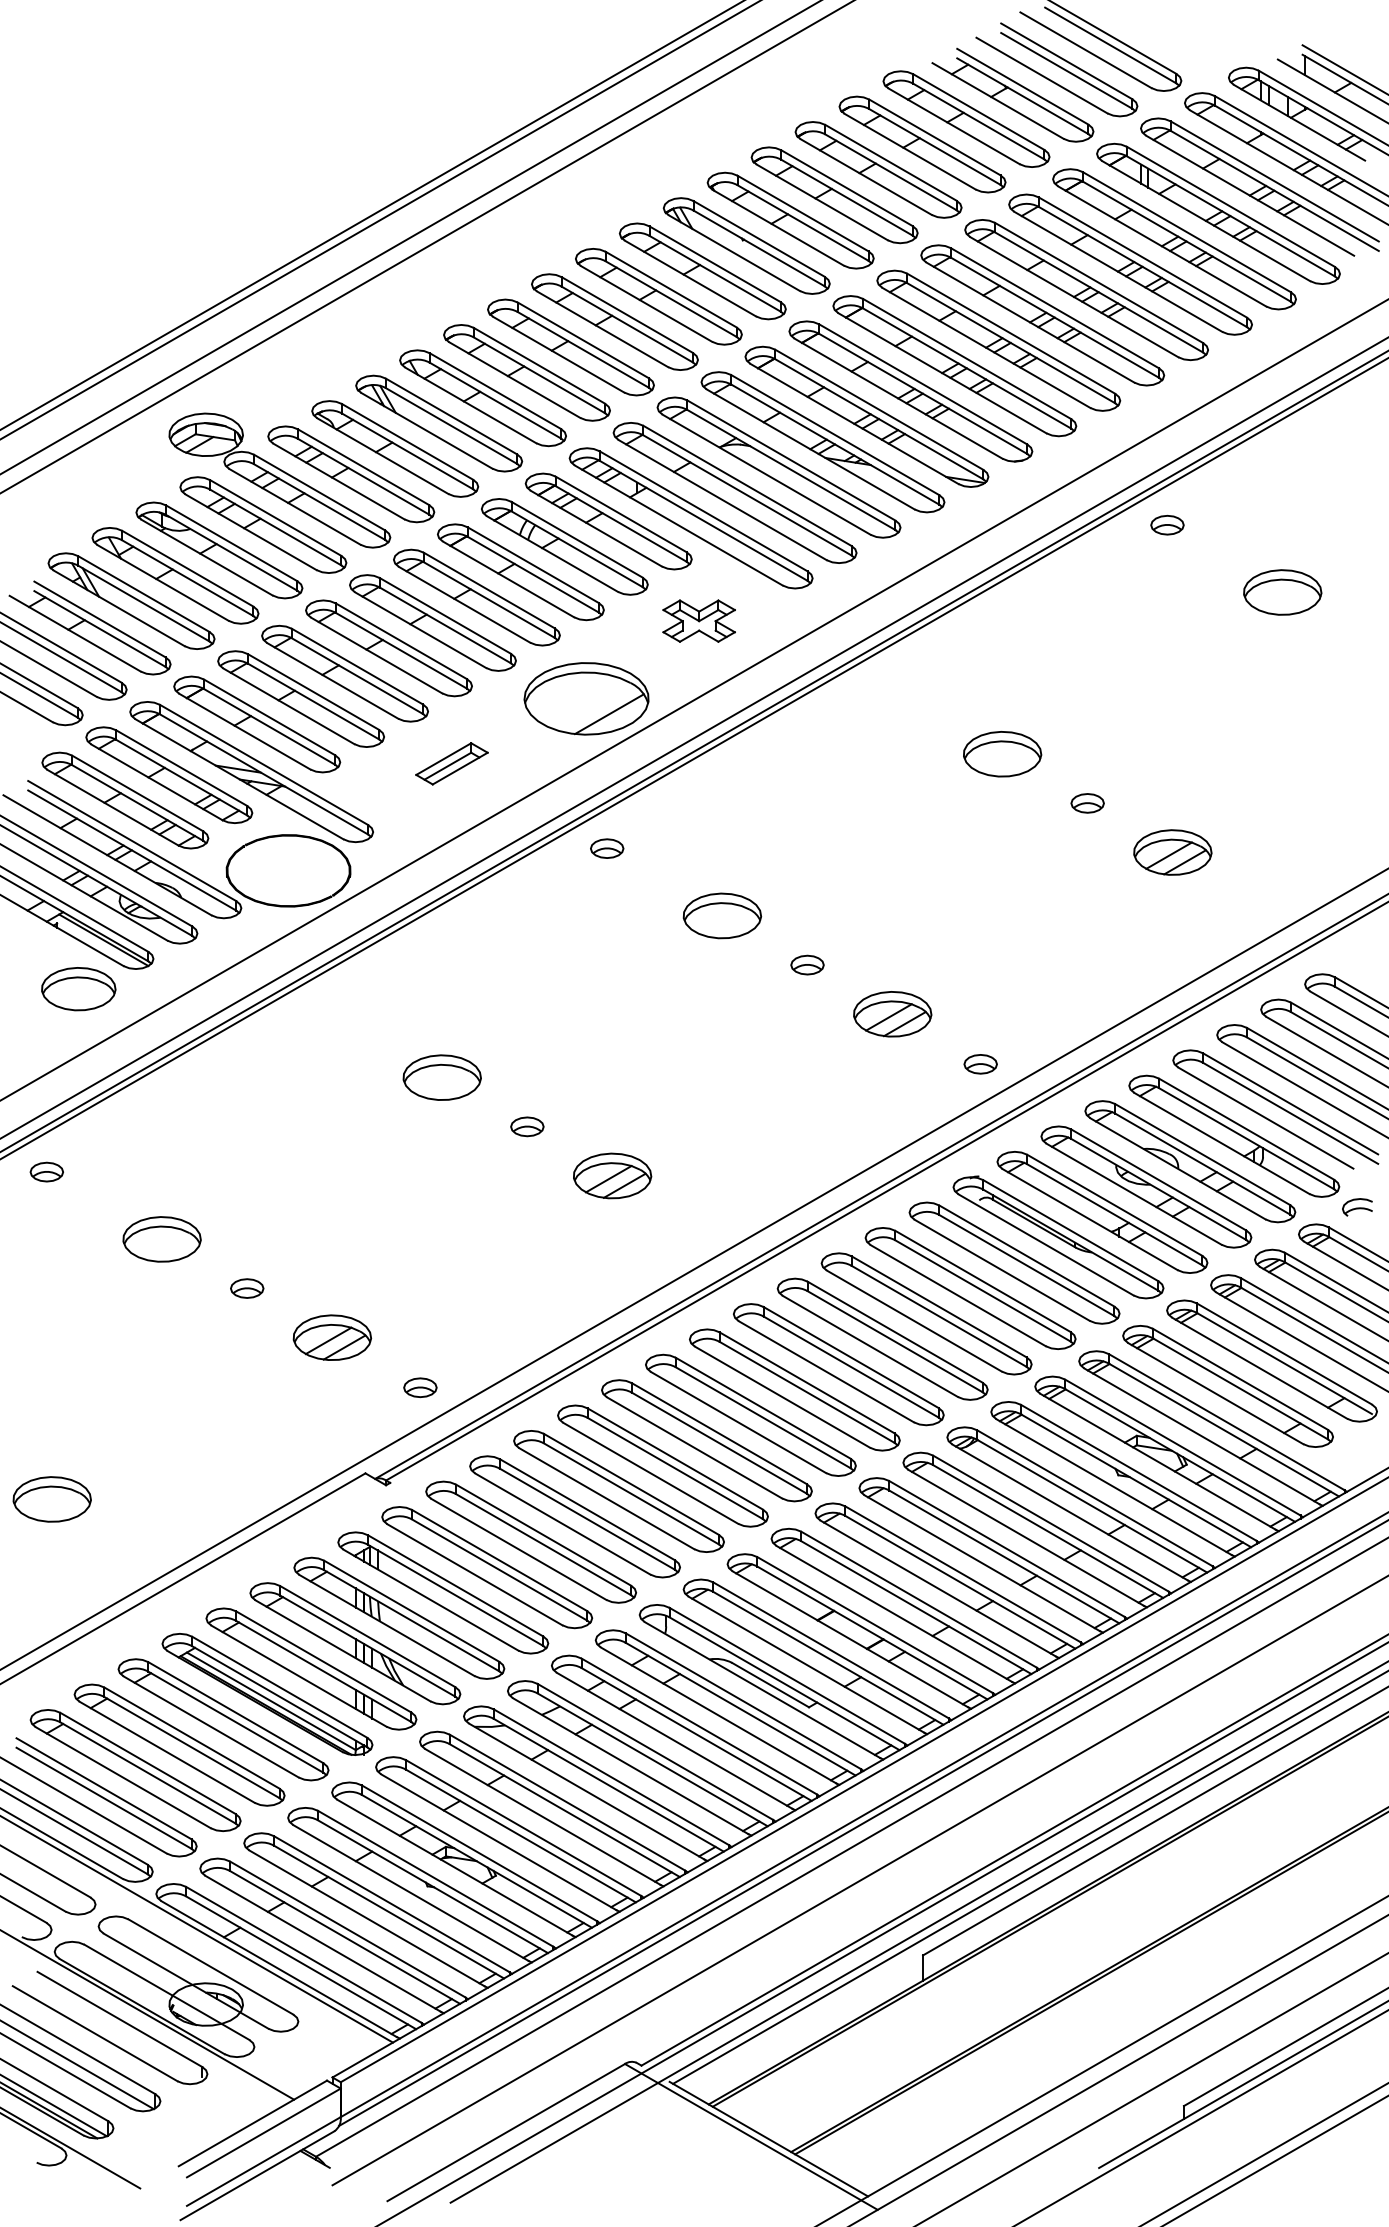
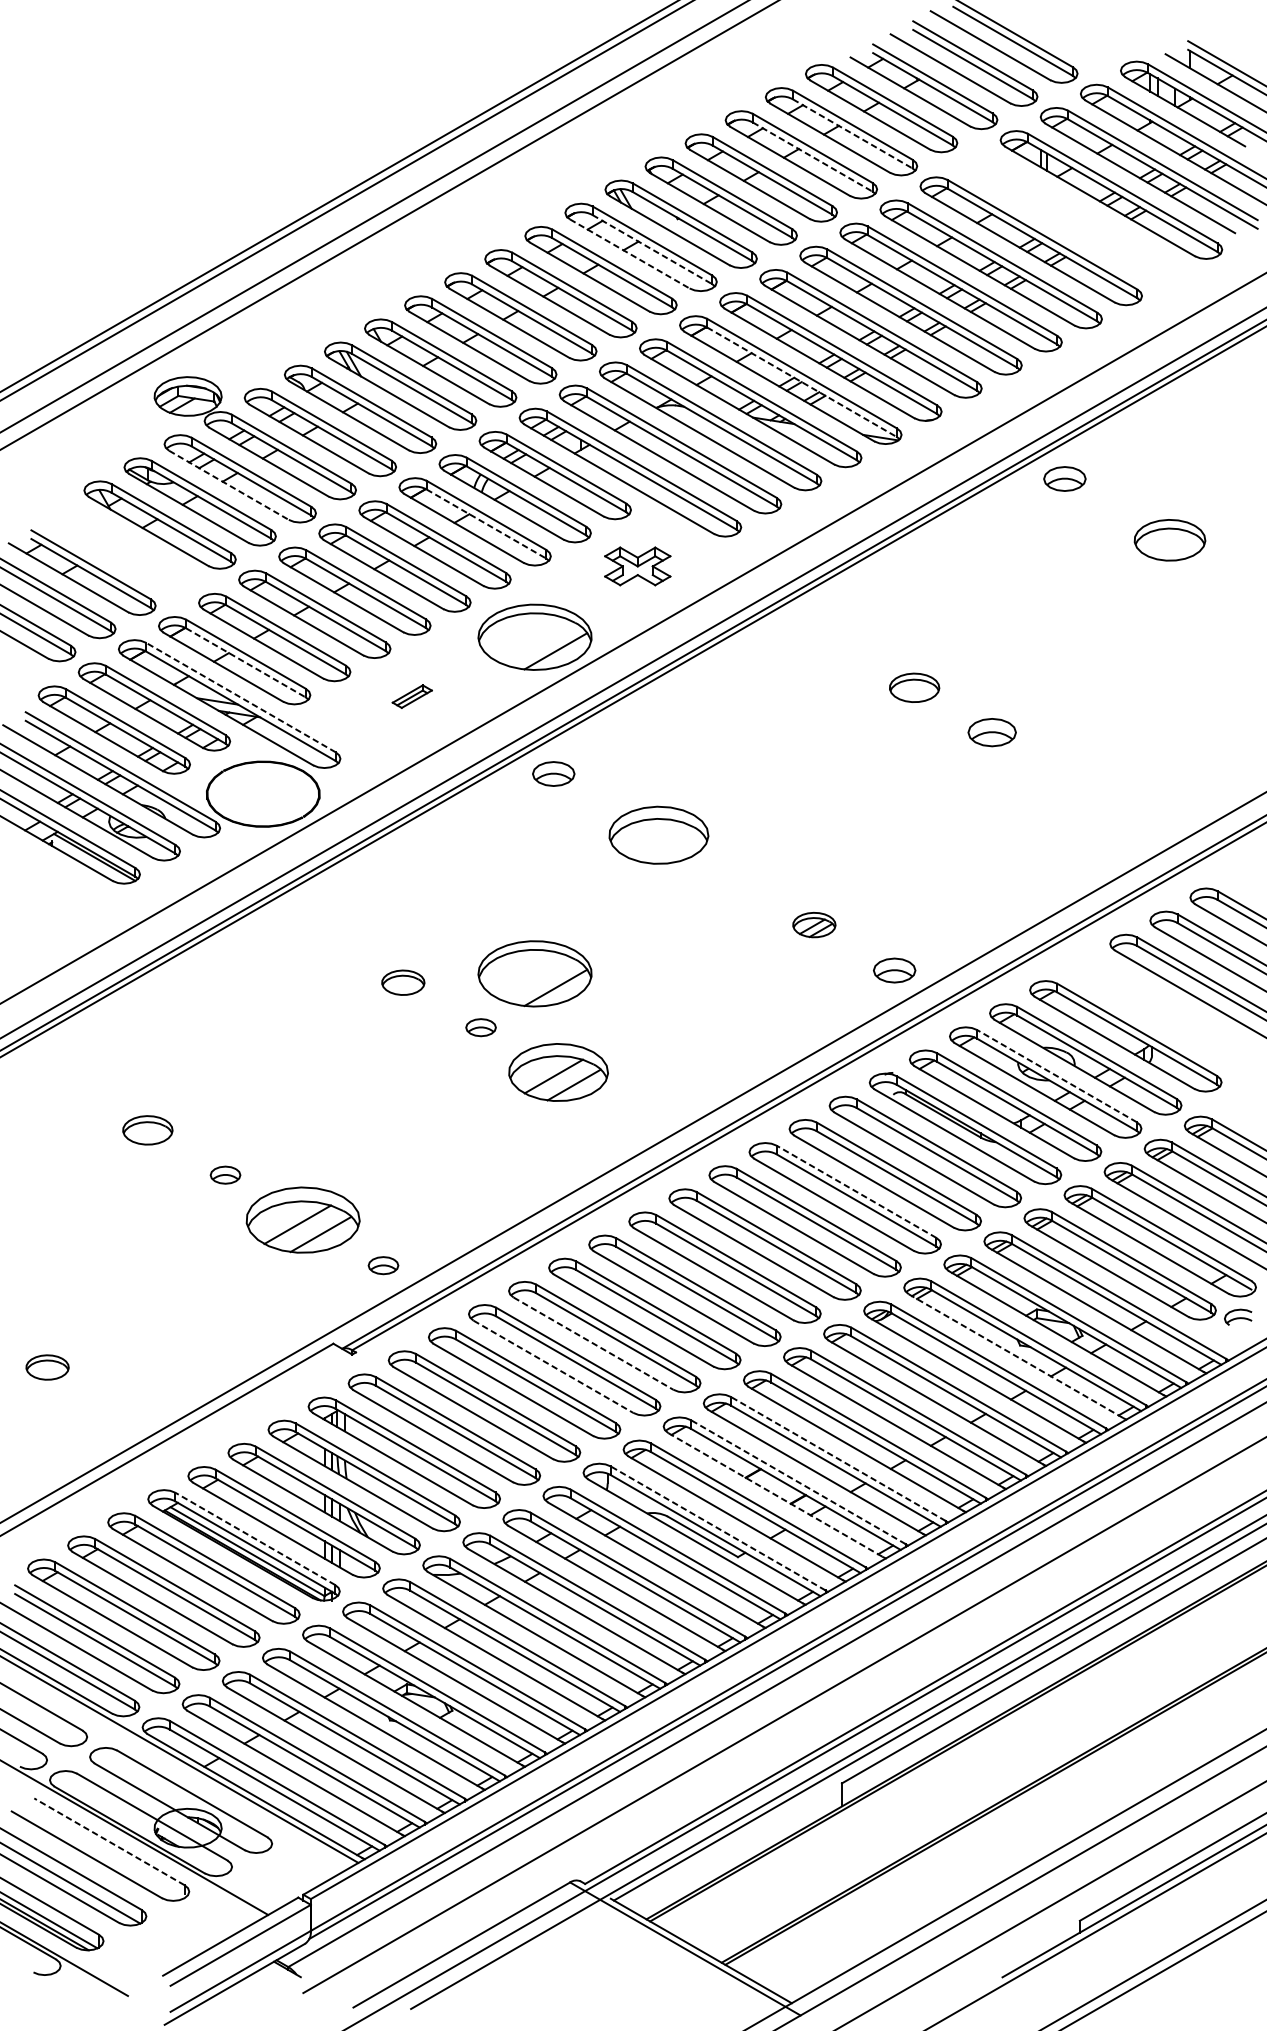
line: (934, 146) -> (852, 133), solid -> dashed
line: (890, 172) -> (812, 157), solid -> dashed
part: (1174, 239) -> (1071, 218), removed
line: (715, 273) -> (652, 249), solid -> dashed
line: (690, 278) -> (629, 253), solid -> dashed
line: (879, 419) -> (802, 382), solid -> dashed
part: (1167, 524) -> (1064, 478), size x1.4
line: (251, 532) -> (229, 485), solid -> dashed
line: (533, 574) -> (486, 523), solid -> dashed
part: (131, 600) -> (119, 547), removed
line: (269, 726) -> (245, 662), solid -> dashed
part: (1002, 754) -> (914, 688), size x0.7
part: (451, 763) -> (411, 696), size x0.6
line: (263, 764) -> (240, 697), solid -> dashed
part: (1087, 803) -> (991, 732), size x1.6
part: (607, 848) -> (554, 773), size x1.4
part: (1172, 852) -> (1069, 777), removed
part: (722, 915) -> (659, 834), size x1.4
part: (807, 964) -> (736, 879), removed
part: (78, 989) -> (71, 902), removed
part: (892, 1014) -> (814, 925), size x0.6
part: (980, 1064) -> (894, 970), size x1.4
part: (586, 1067) -> (534, 973), added
part: (441, 1077) -> (402, 982), size x0.6
part: (1275, 1109) -> (1163, 1011), removed
part: (46, 1171) -> (42, 1068), removed
part: (612, 1175) -> (558, 1072), size x1.4
line: (1158, 1179) -> (1056, 1075), solid -> dashed
part: (1357, 1207) -> (1238, 1317), moved
part: (161, 1239) -> (147, 1130), size x0.7
line: (938, 1306) -> (856, 1191), solid -> dashed
part: (332, 1337) -> (303, 1219), size x1.6
line: (651, 1473) -> (594, 1343), solid -> dashed
line: (1114, 1487) -> (1016, 1356), solid -> dashed
line: (607, 1498) -> (554, 1366), solid -> dashed
part: (51, 1499) -> (47, 1367), size x0.6
line: (919, 1599) -> (838, 1458), solid -> dashed
line: (875, 1625) -> (798, 1482), solid -> dashed
line: (850, 1639) -> (775, 1495), solid -> dashed
line: (787, 1675) -> (718, 1528), solid -> dashed
line: (279, 1687) -> (254, 1539), solid -> dashed
line: (119, 2019) -> (109, 1841), solid -> dashed

